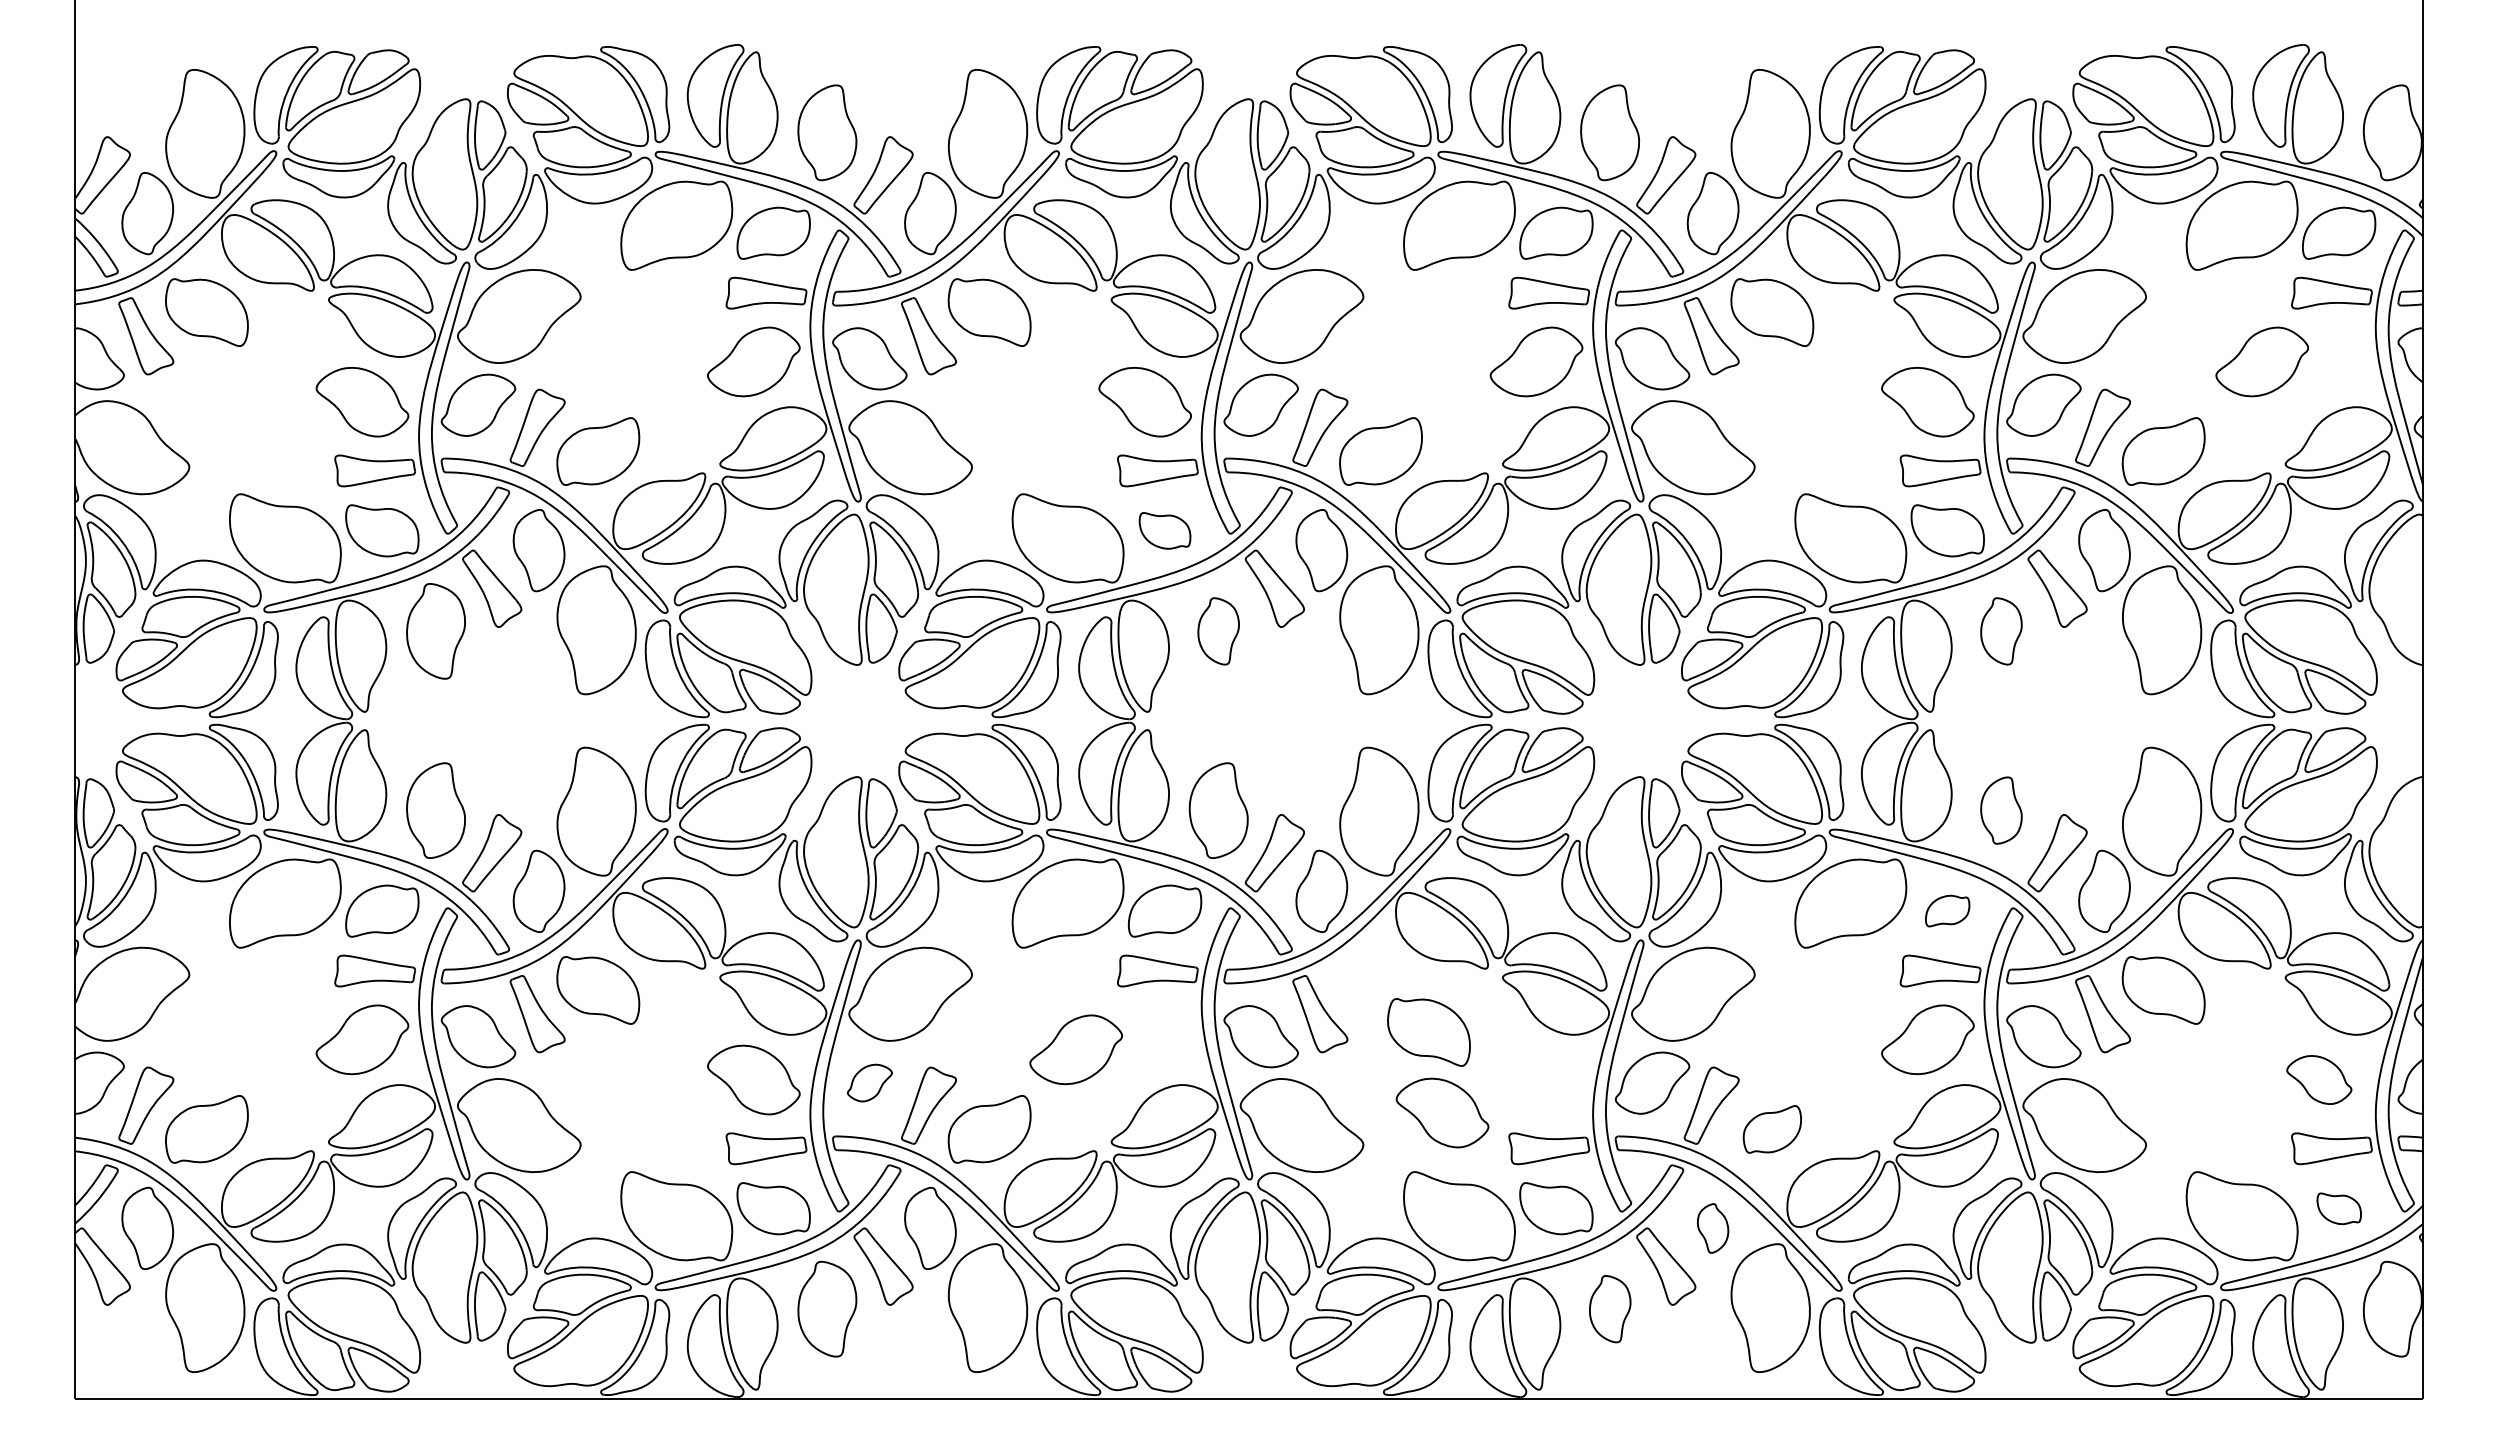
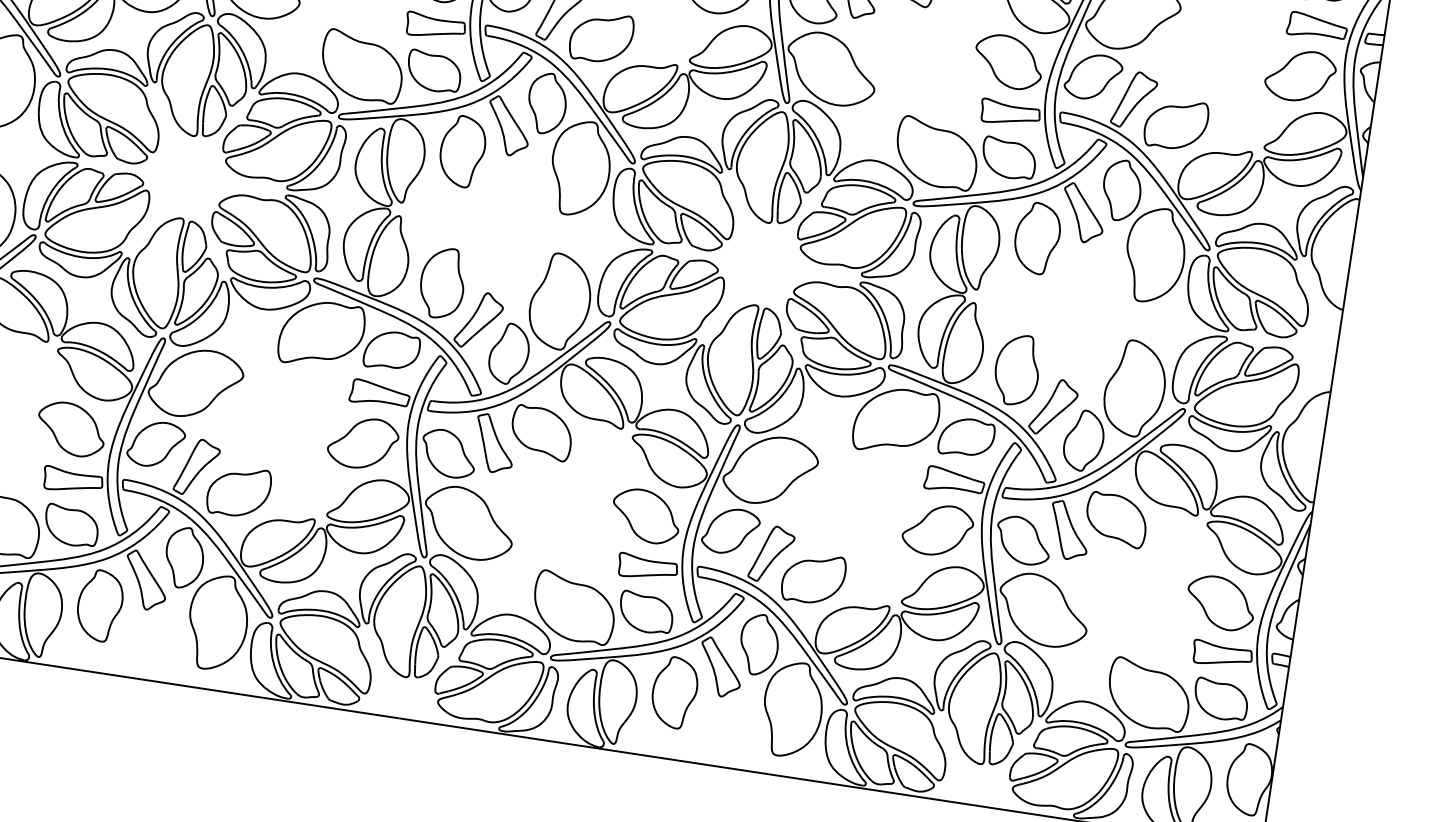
part: (2262, 361) -> (1300, 75), moved
part: (1164, 530) -> (433, 71), size x1.43
part: (1218, 631) -> (462, 151), size x1.43
part: (2001, 631) -> (1037, 238), size x1.43
part: (2001, 810) -> (1017, 369), size x1.43
part: (1947, 910) -> (966, 437), size x1.67
part: (1428, 1032) -> (541, 433), moved
part: (1075, 1049) -> (362, 442), moved
part: (2319, 1079) -> (1221, 602), size x1.43
part: (869, 1082) -> (156, 443), size x1.67
part: (1442, 1112) -> (646, 515), moved
part: (1772, 1129) -> (813, 578), size x1.43
part: (2339, 1208) -> (1221, 699), size x1.67
part: (1712, 1228) -> (758, 644), size x1.67
part: (1610, 1308) -> (674, 692), size x1.43

